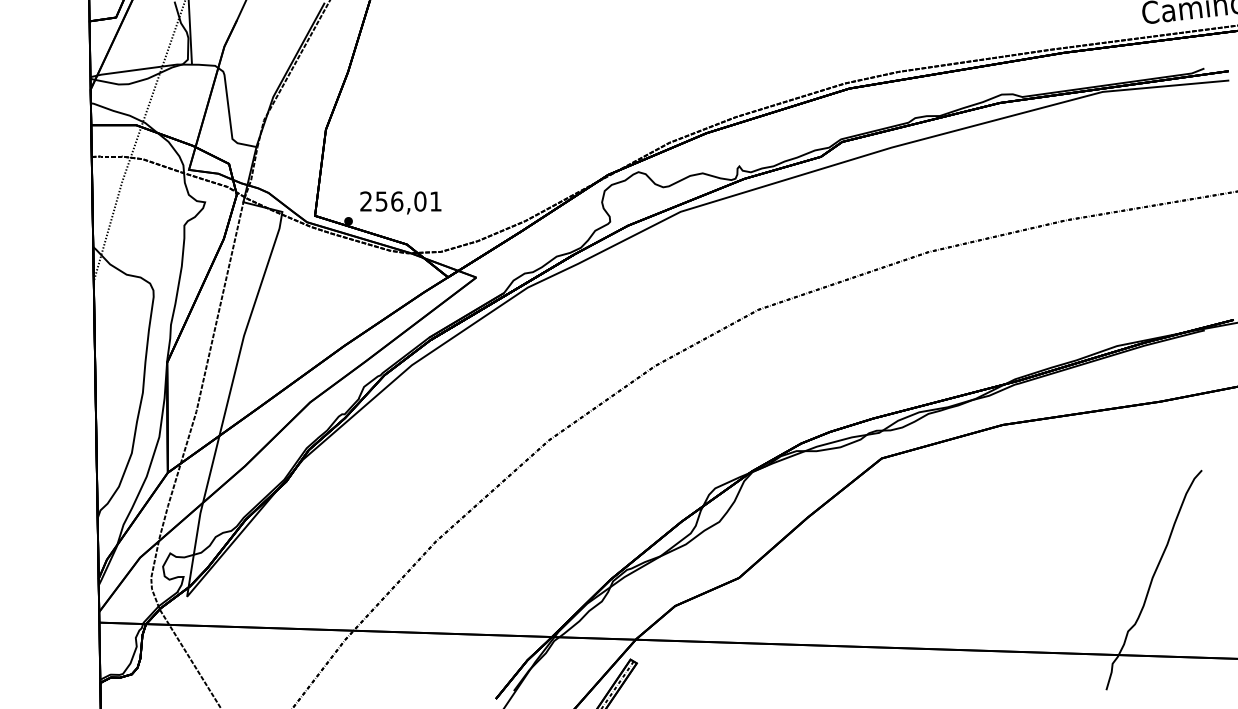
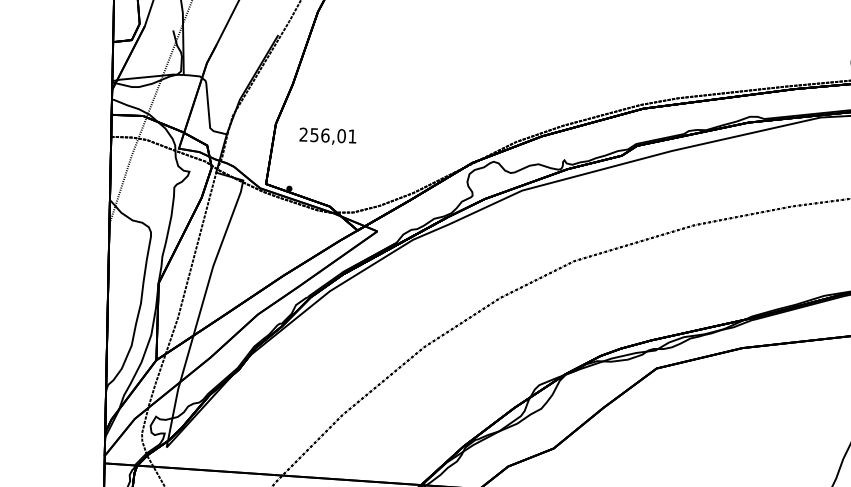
text: (400, 202) -> (327, 136), moved

